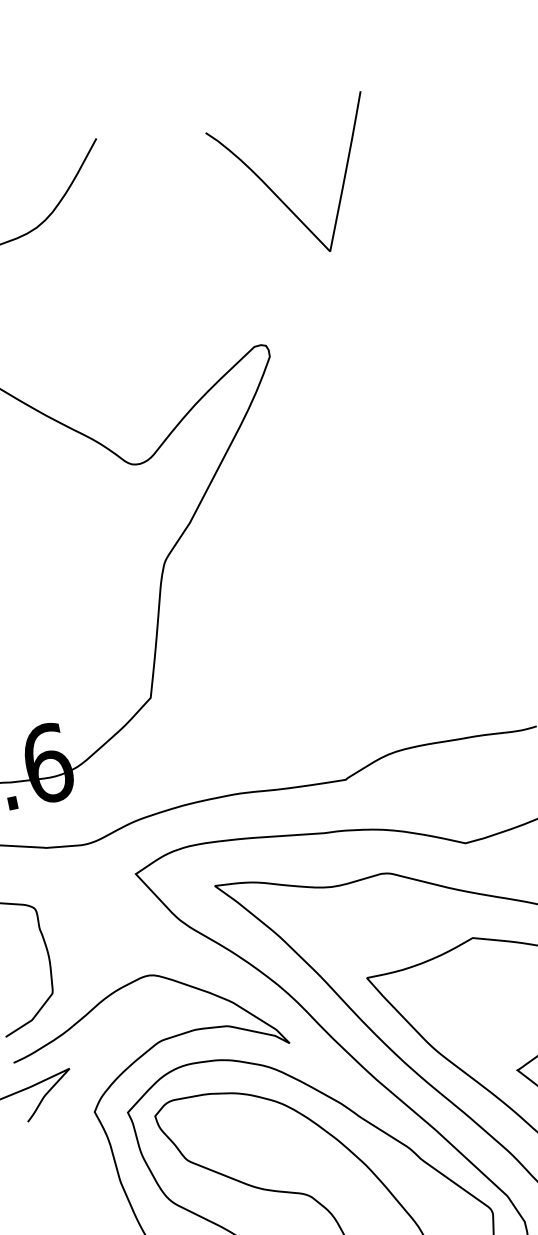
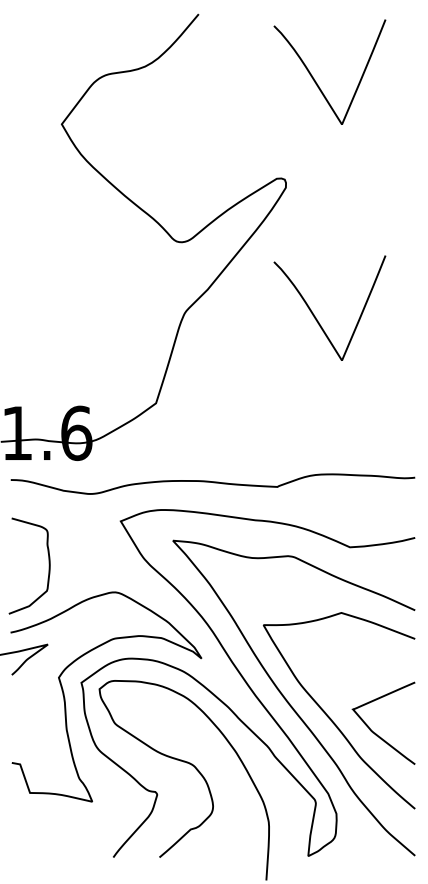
curve: (350, 530) -> (316, 317), added

